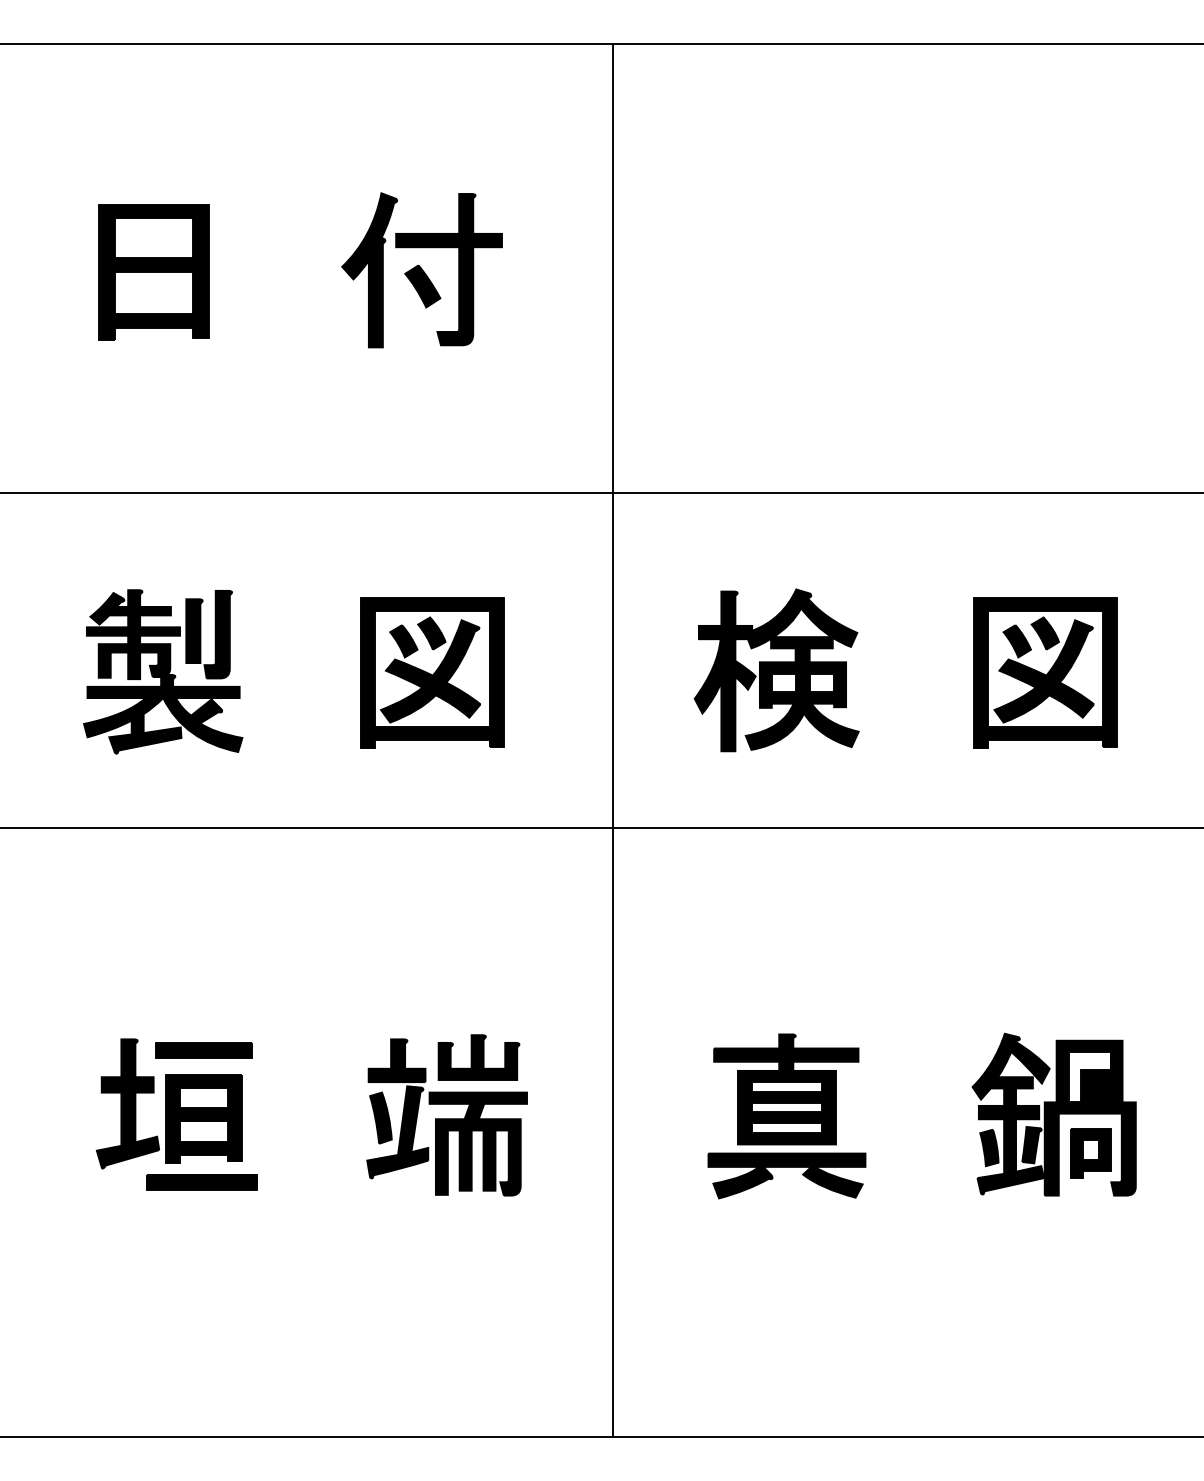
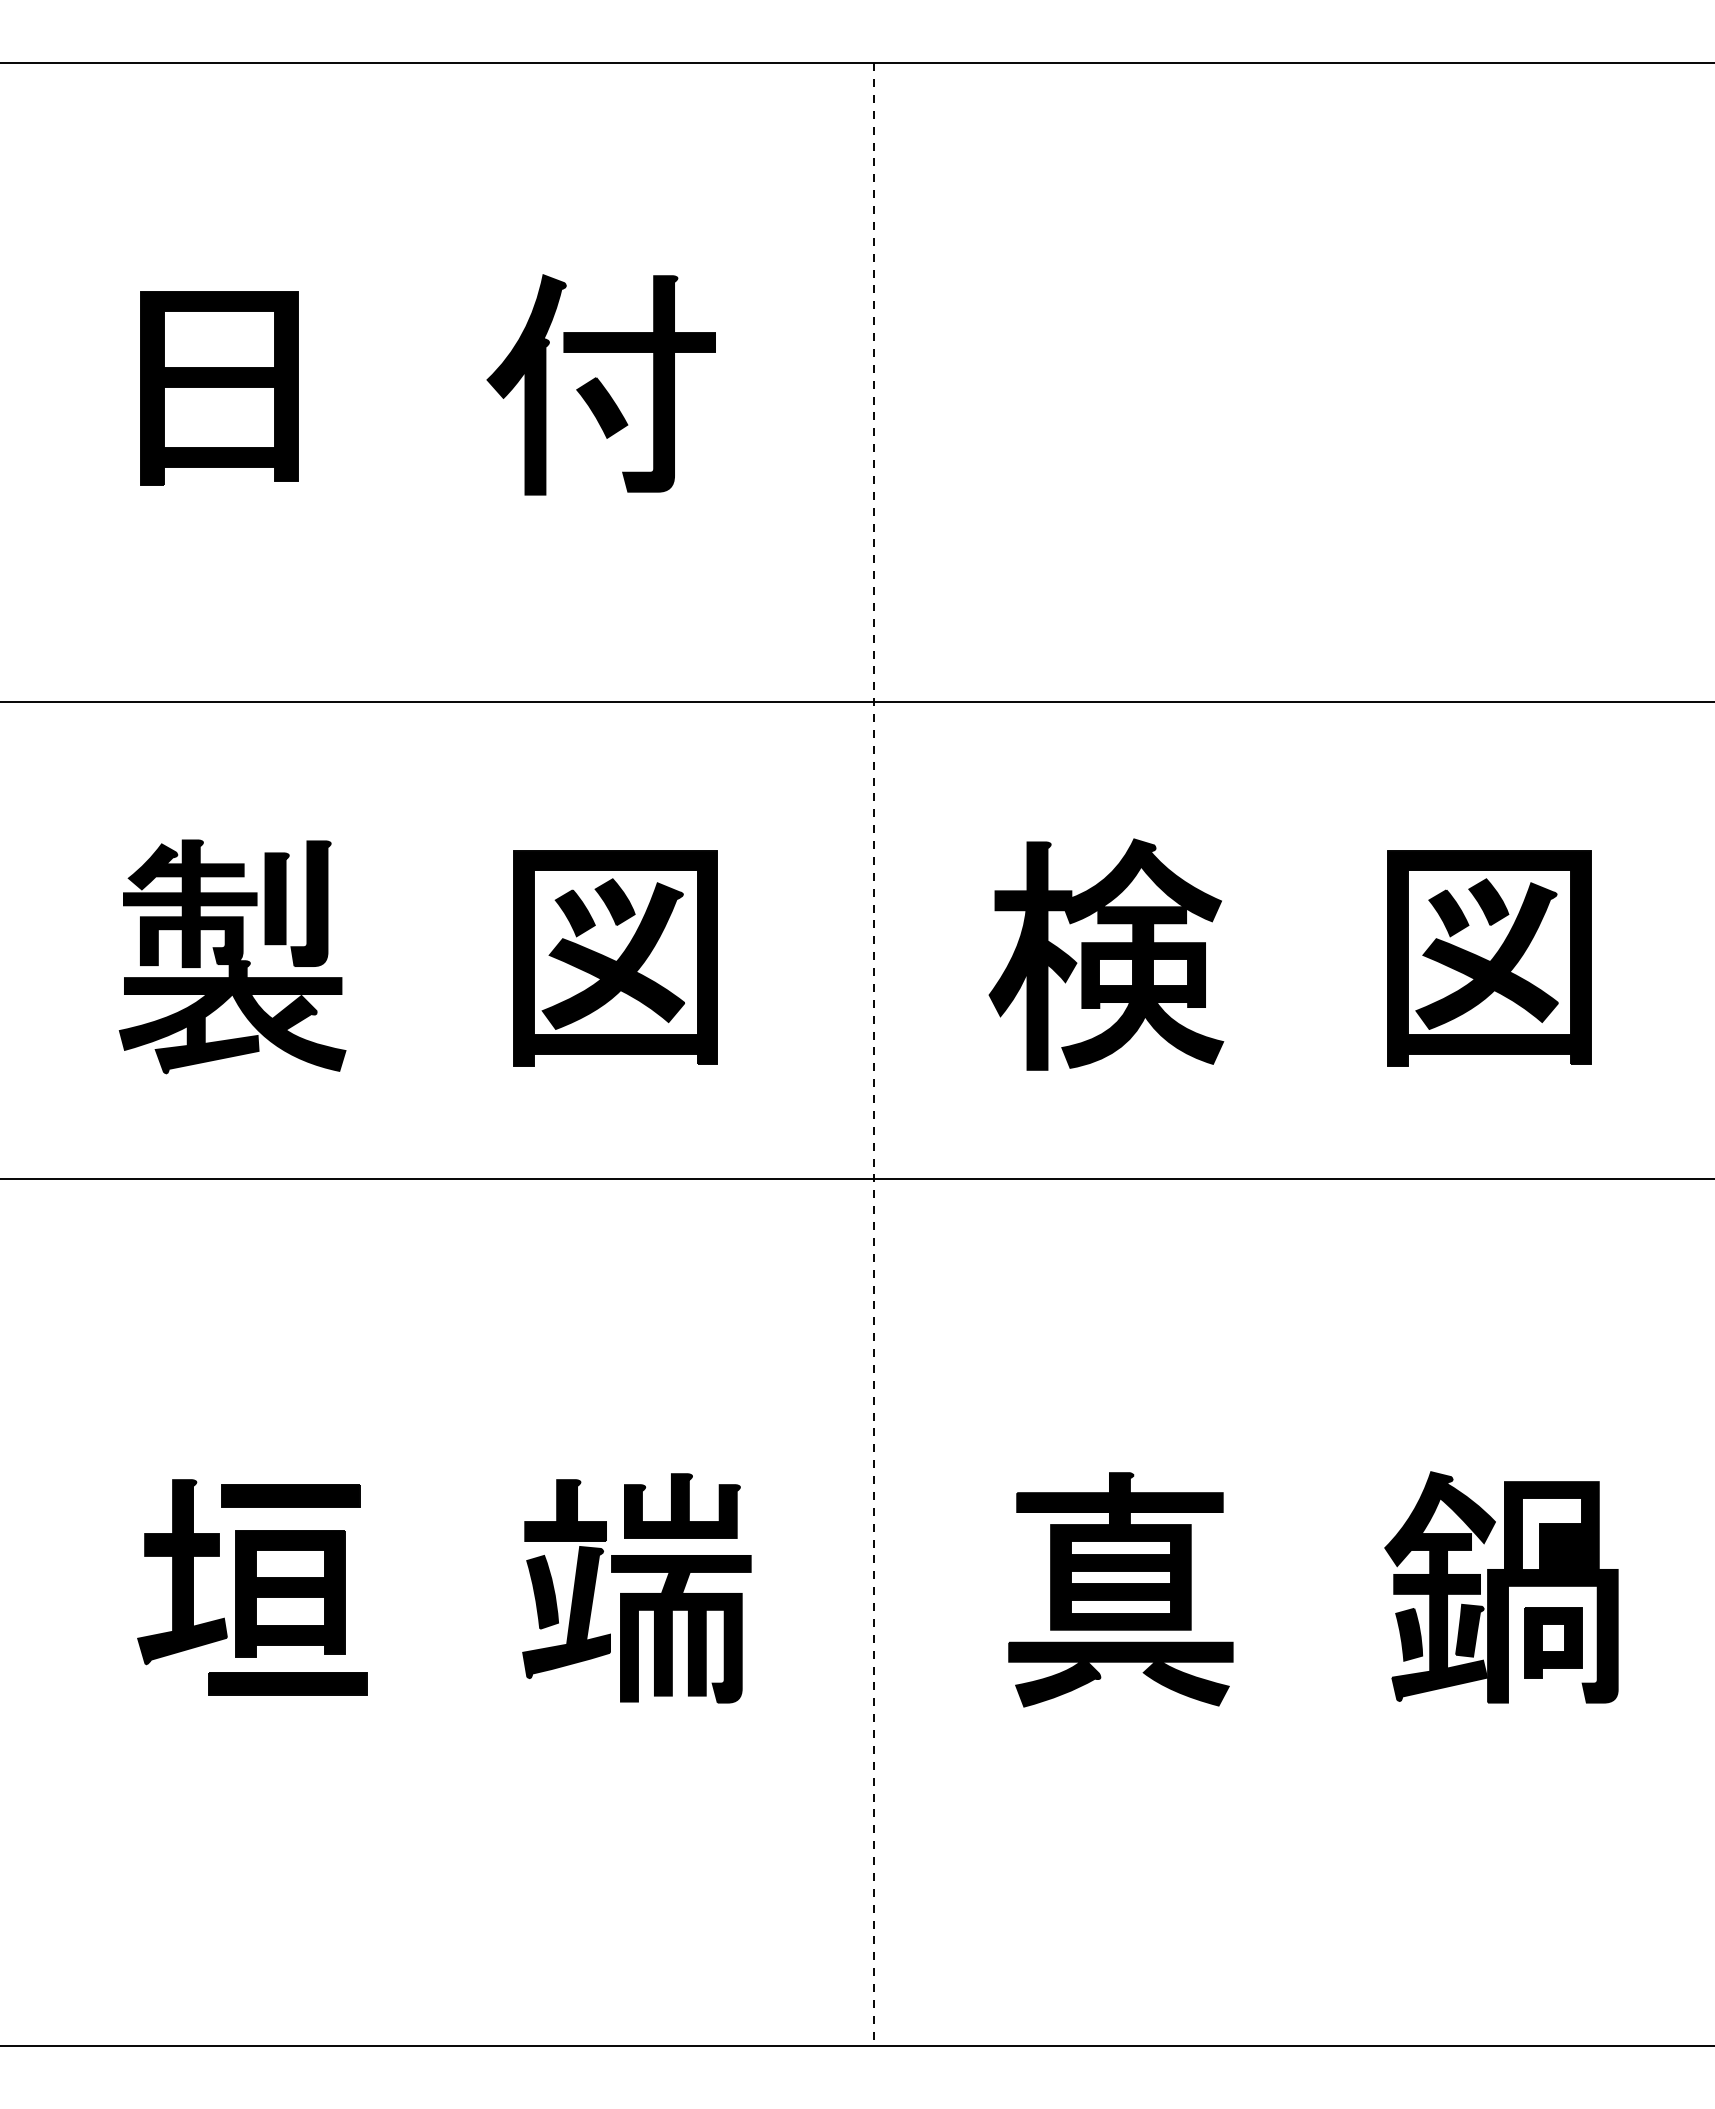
line: (613, 740) -> (873, 1054), solid -> dashed

